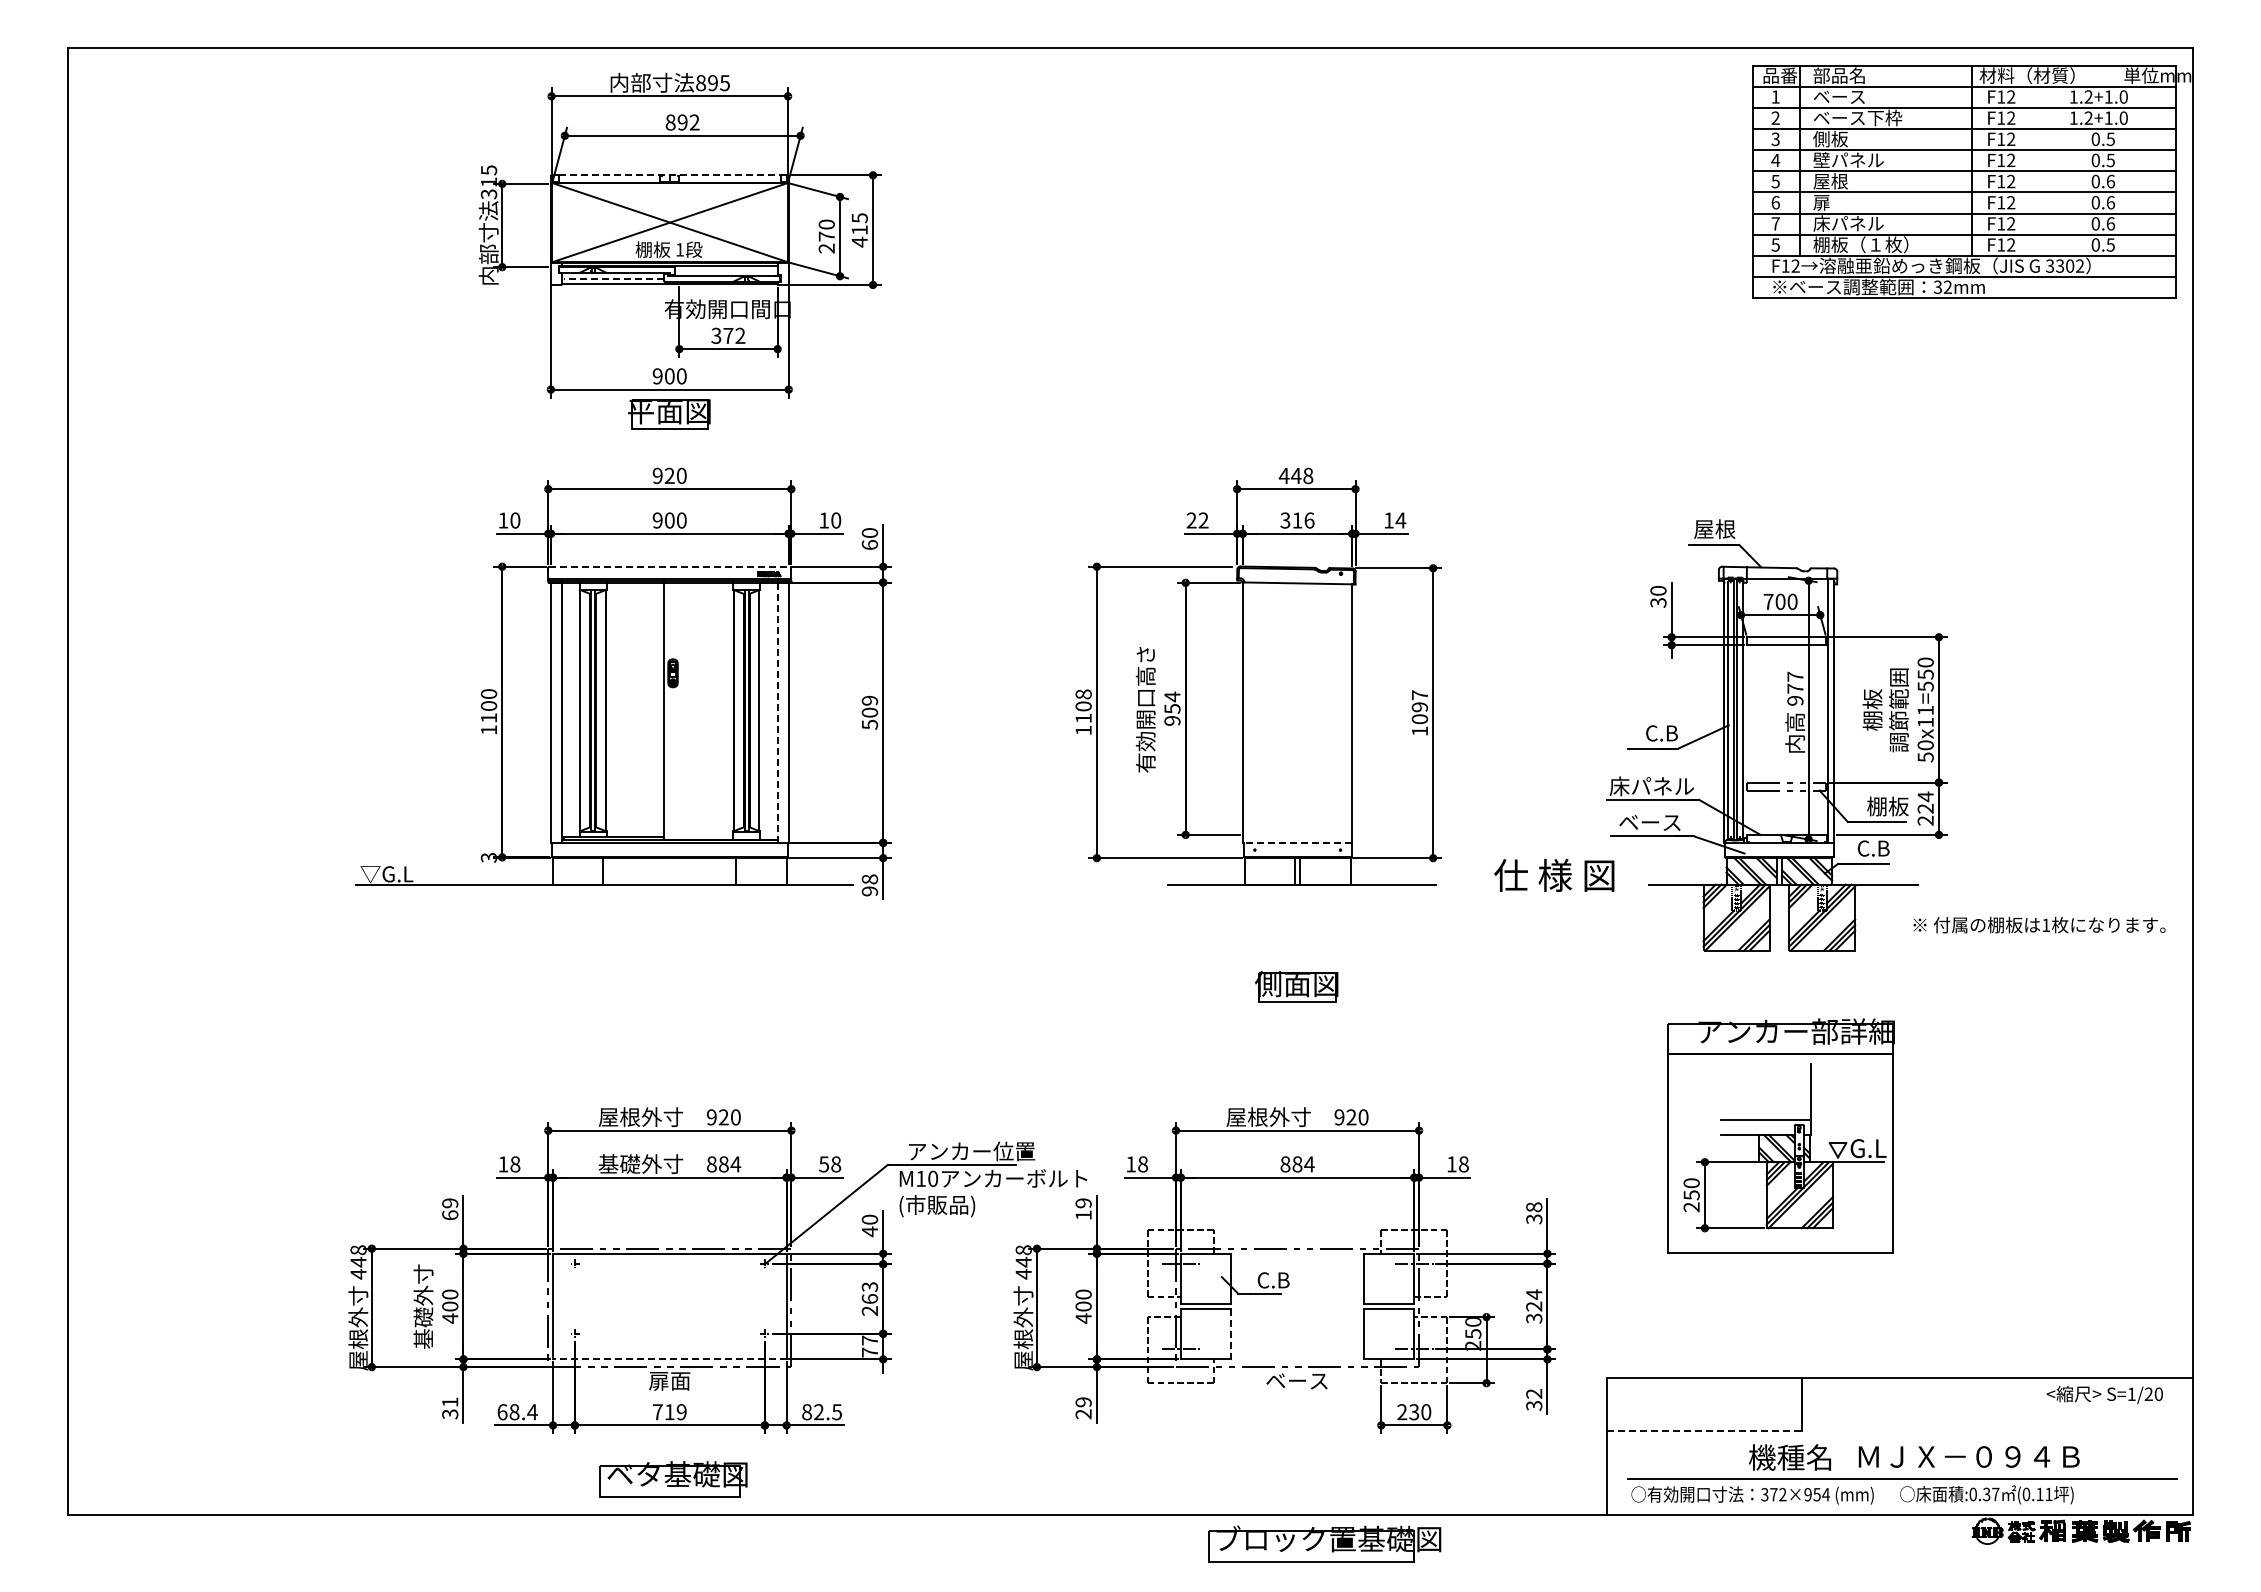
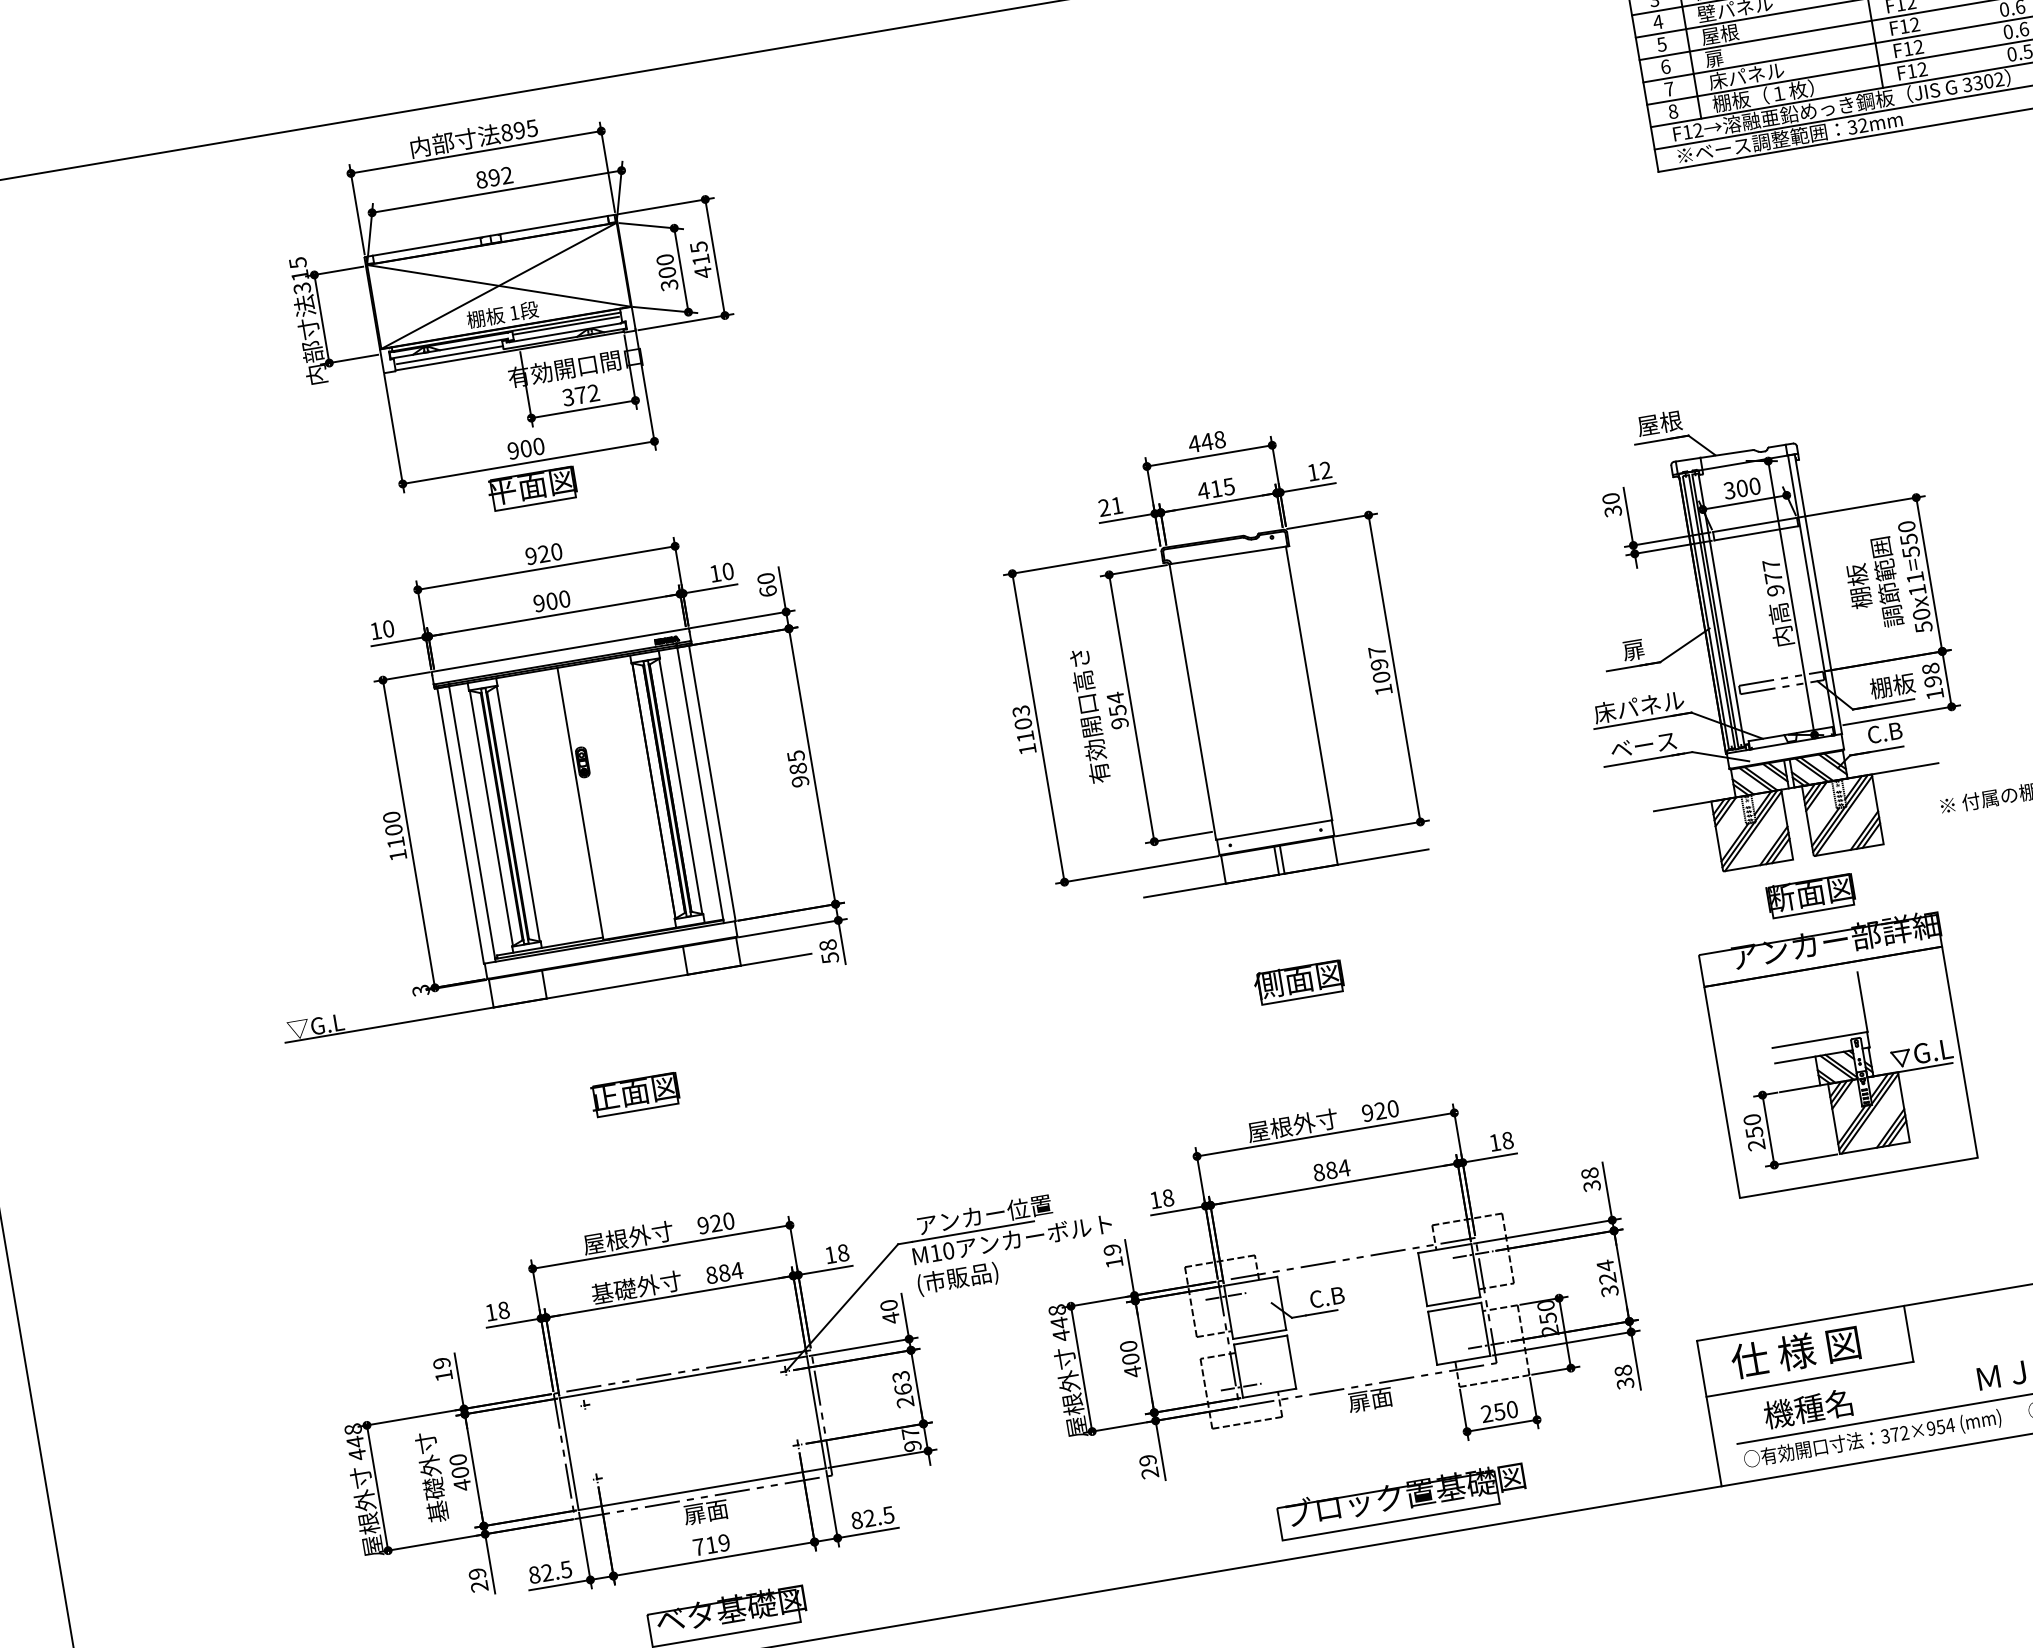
line: (669, 175) -> (489, 236), dashed -> solid
text: (826, 242) -> (668, 278), 270 -> 300
text: (1775, 244) -> (1672, 111), 5 -> 8
line: (725, 269) -> (566, 325), added
line: (613, 278) -> (449, 355), dashed -> solid
text: (1203, 520) -> (1116, 505), 22 -> 21
text: (1297, 520) -> (1216, 488), 316 -> 415
text: (1400, 520) -> (1325, 470), 14 -> 12
line: (669, 566) -> (559, 649), dashed -> solid
text: (1768, 601) -> (1729, 490), 700 -> 300
text: (1083, 694) -> (1021, 711), 1108 -> 1103
line: (777, 712) -> (700, 785), dashed -> solid
text: (869, 712) -> (797, 768), 509 -> 985
text: (1661, 733) -> (1639, 649), C.B -> 扉
text: (1925, 808) -> (1932, 681), 224 -> 198
line: (1297, 842) -> (1274, 829), dashed -> solid
text: (1554, 874) -> (1795, 1351), moved
text: (869, 891) -> (829, 958), 98 -> 58
part: (1780, 986) -> (1811, 895), added
part: (669, 987) -> (635, 1095), added
text: (823, 1164) -> (830, 1255), 58 -> 18
text: (450, 1214) -> (444, 1375), 69 -> 19
line: (1230, 1334) -> (1291, 1362), dashed -> solid
text: (869, 1352) -> (912, 1446), 77 -> 97
line: (669, 1359) -> (701, 1489), dashed -> solid
text: (1296, 1381) -> (1369, 1400), ベース -> 扉面
text: (1534, 1393) -> (1623, 1370), 32 -> 38
text: (450, 1408) -> (478, 1580), 31 -> 29
text: (1414, 1411) -> (1499, 1411), 230 -> 250
text: (517, 1412) -> (550, 1572), 68.4 -> 82.5
line: (1704, 1430) -> (1810, 1379), dashed -> solid
text: (1790, 1457) -> (1808, 1408), moved
part: (1324, 1543) -> (1401, 1500), moved

